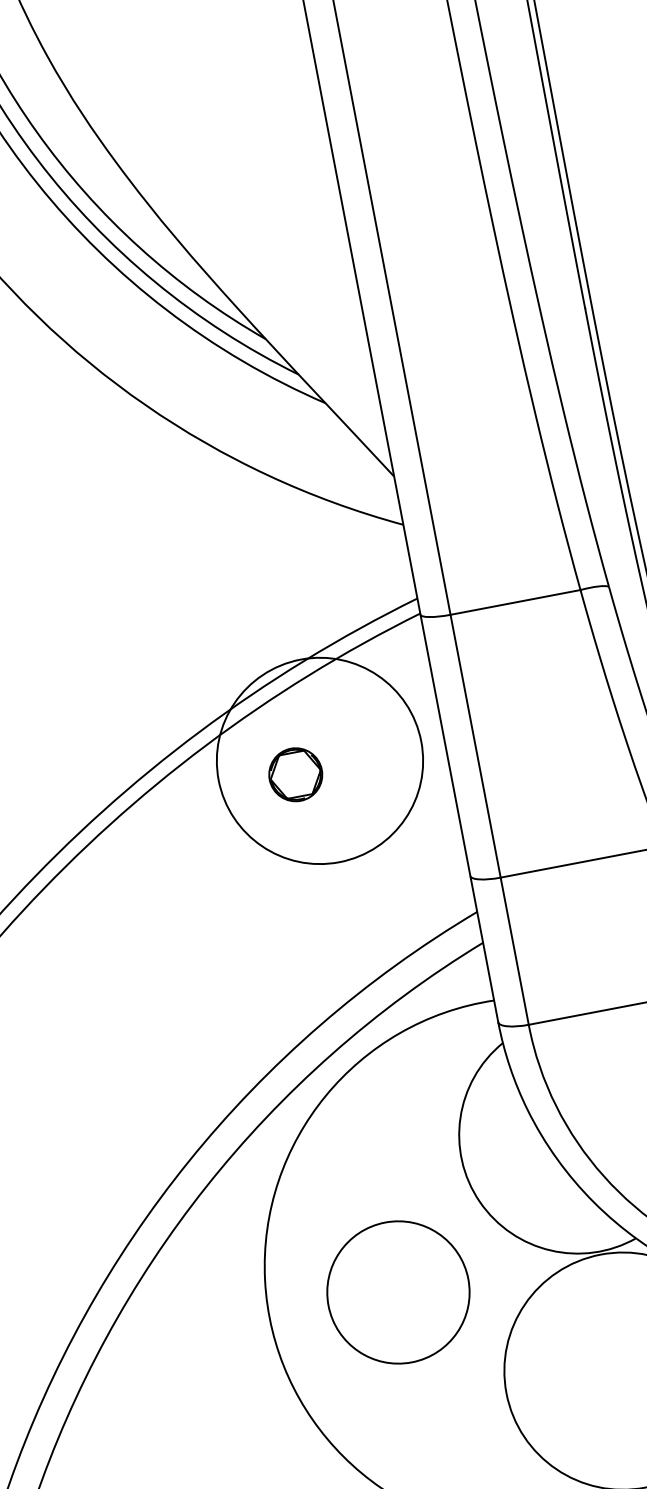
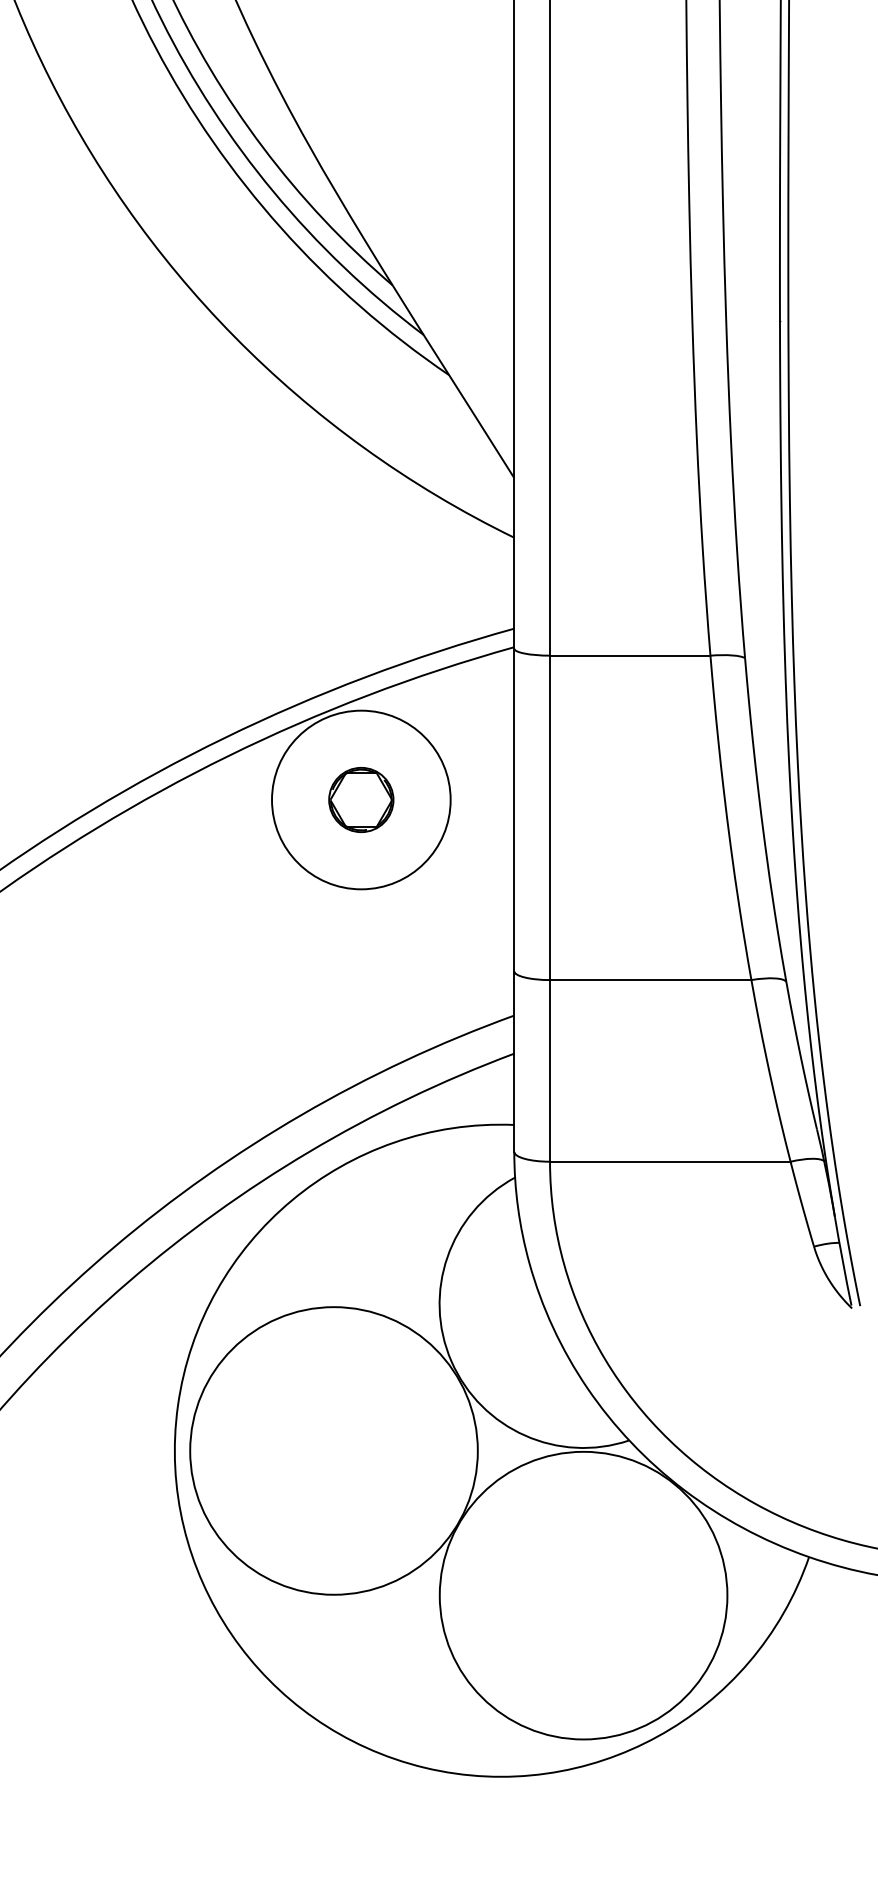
circle: (320, 760) -> (361, 799), size x0.71
part: (295, 774) -> (361, 799), moved
circle: (397, 1292) -> (333, 1450), size x1.67

